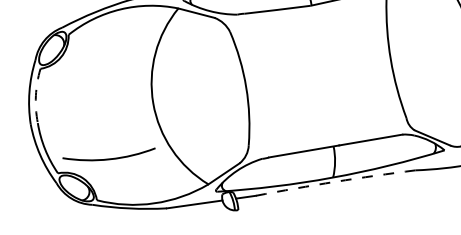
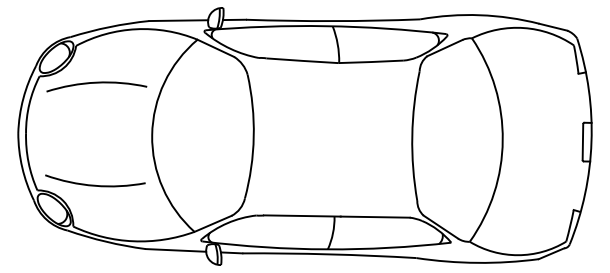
arc: (93, 65) -> (96, 83), added
arc: (35, 95) -> (29, 103), dashed -> solid
arc: (335, 181) -> (329, 254), dashed -> solid

